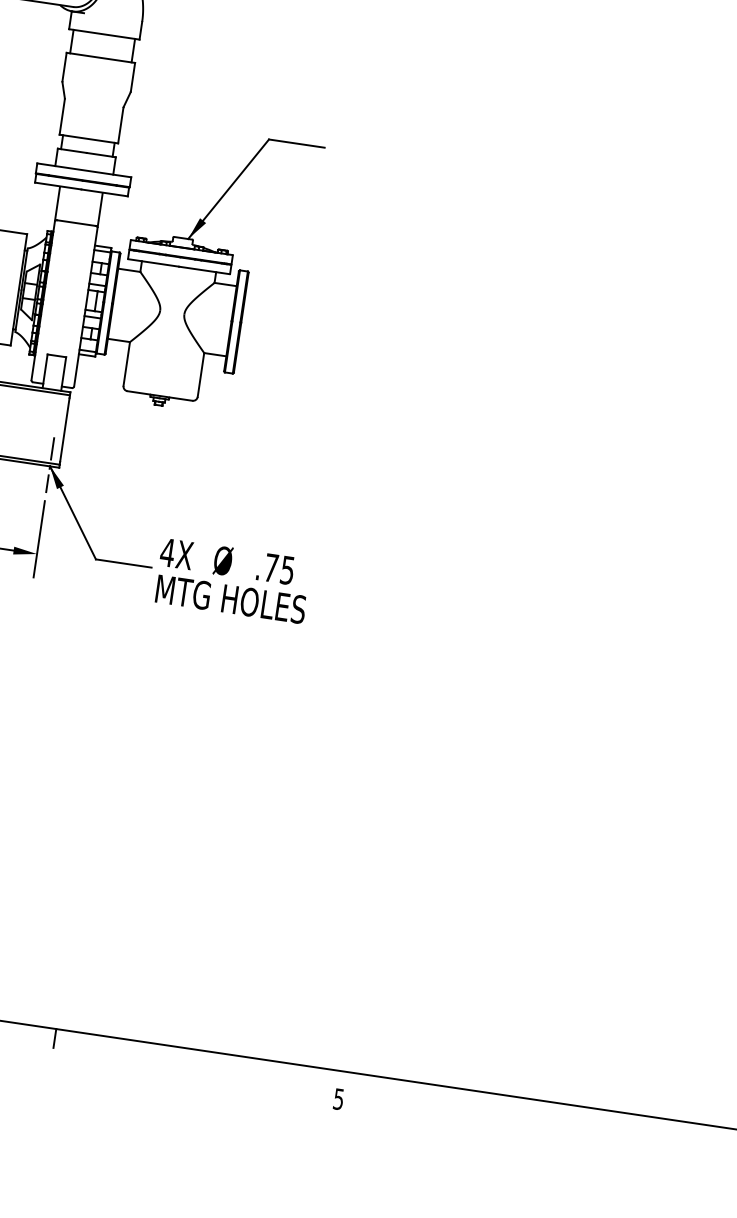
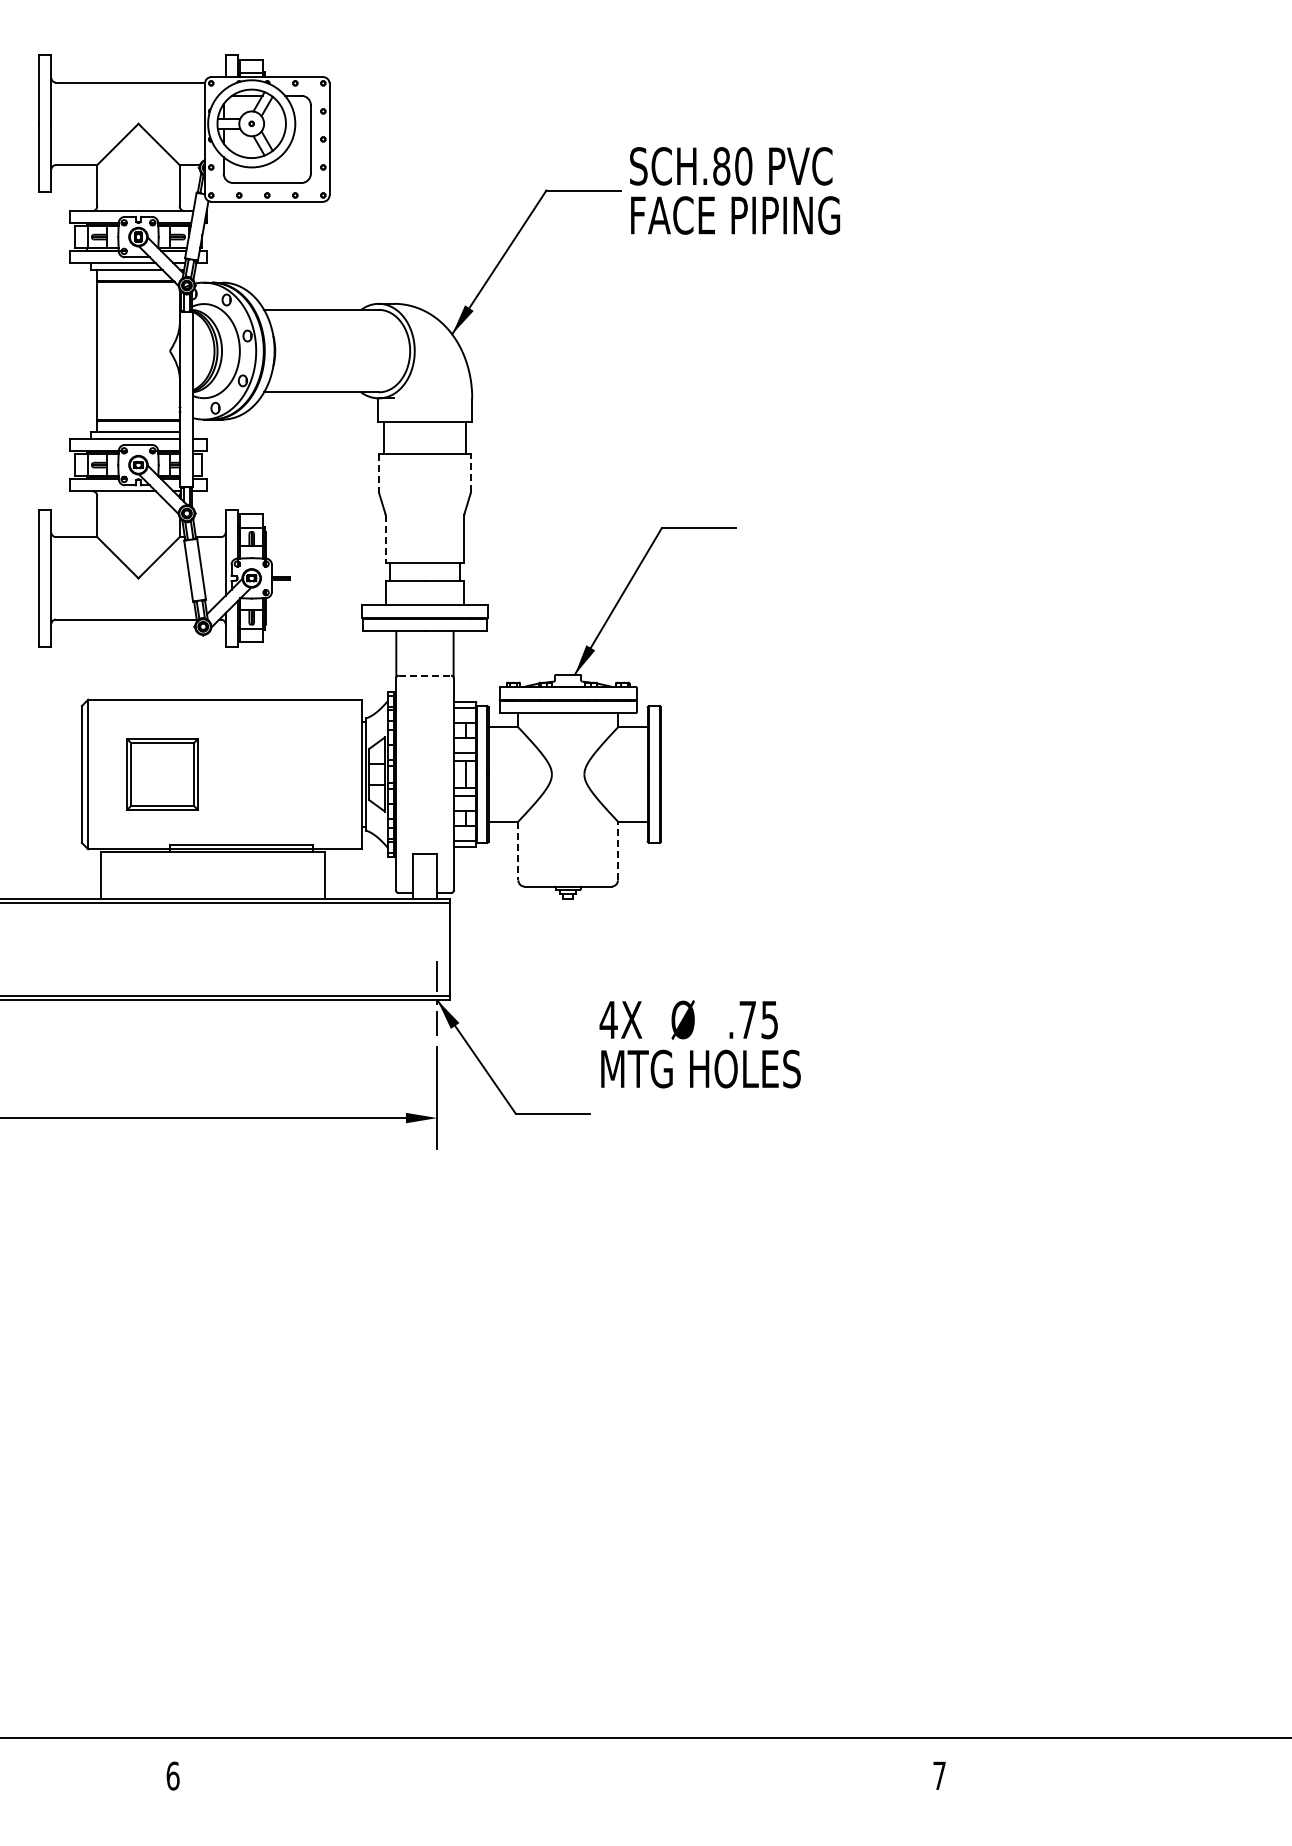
line: (64, 66) -> (379, 472), solid -> dashed
line: (132, 76) -> (470, 472), solid -> dashed
line: (62, 117) -> (385, 539), solid -> dashed
line: (76, 223) -> (425, 675), solid -> dashed
line: (126, 364) -> (518, 851), solid -> dashed
line: (200, 374) -> (617, 850), solid -> dashed
text: (232, 580) -> (699, 1044), moved
line: (54, 1038) -> (554, 1750), removed
text: (338, 1099) -> (939, 1776), 5 -> 7

